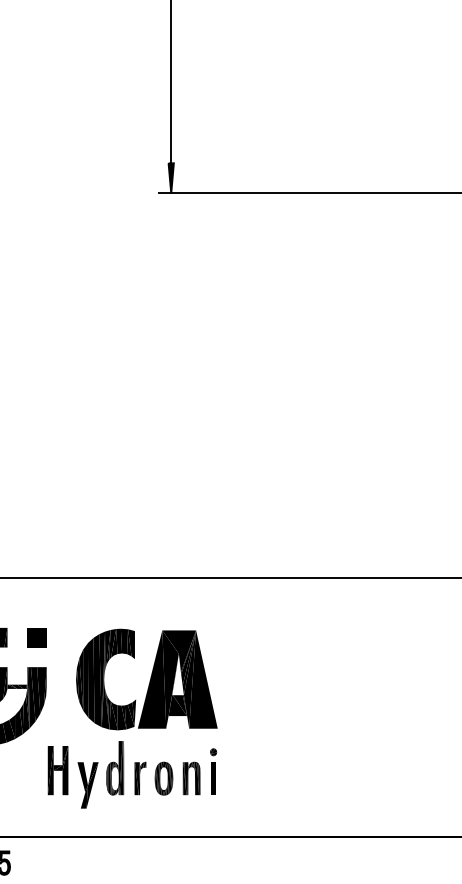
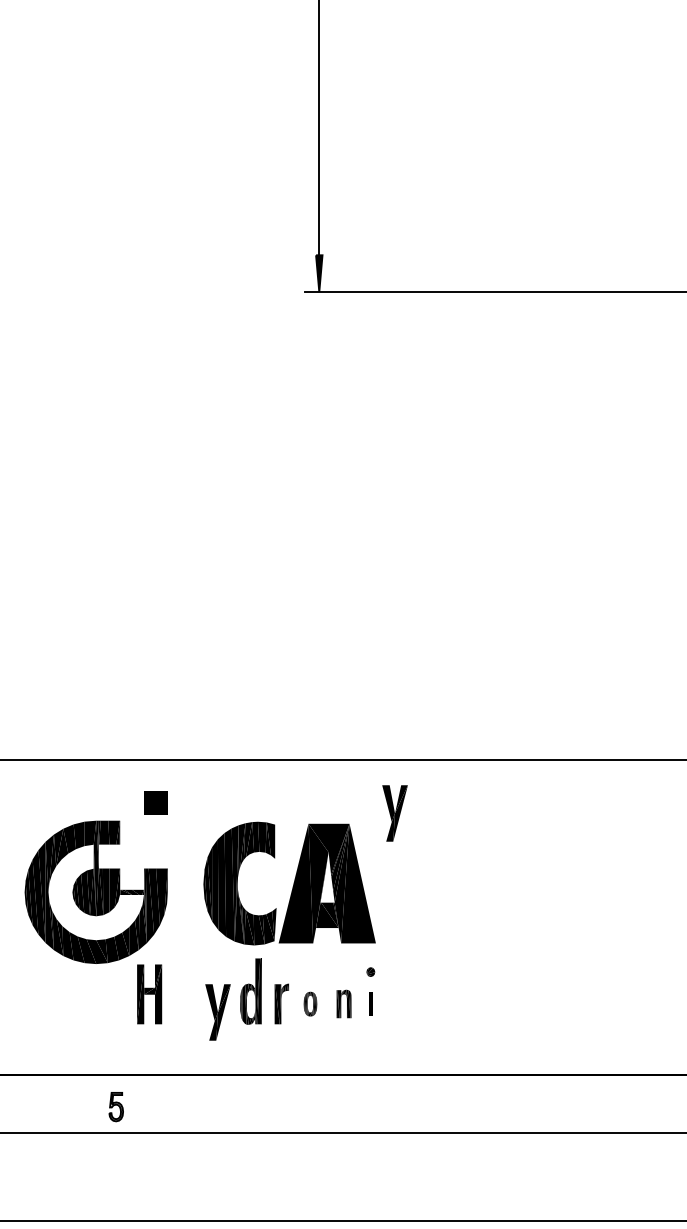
part: (233, 621) -> (394, 813), added
part: (36, 637) -> (155, 802), moved
part: (58, 770) -> (149, 994), moved
part: (164, 778) -> (310, 1003), size x0.6
part: (191, 778) -> (343, 1003), size x0.7
part: (213, 778) -> (370, 1003), size x0.6

